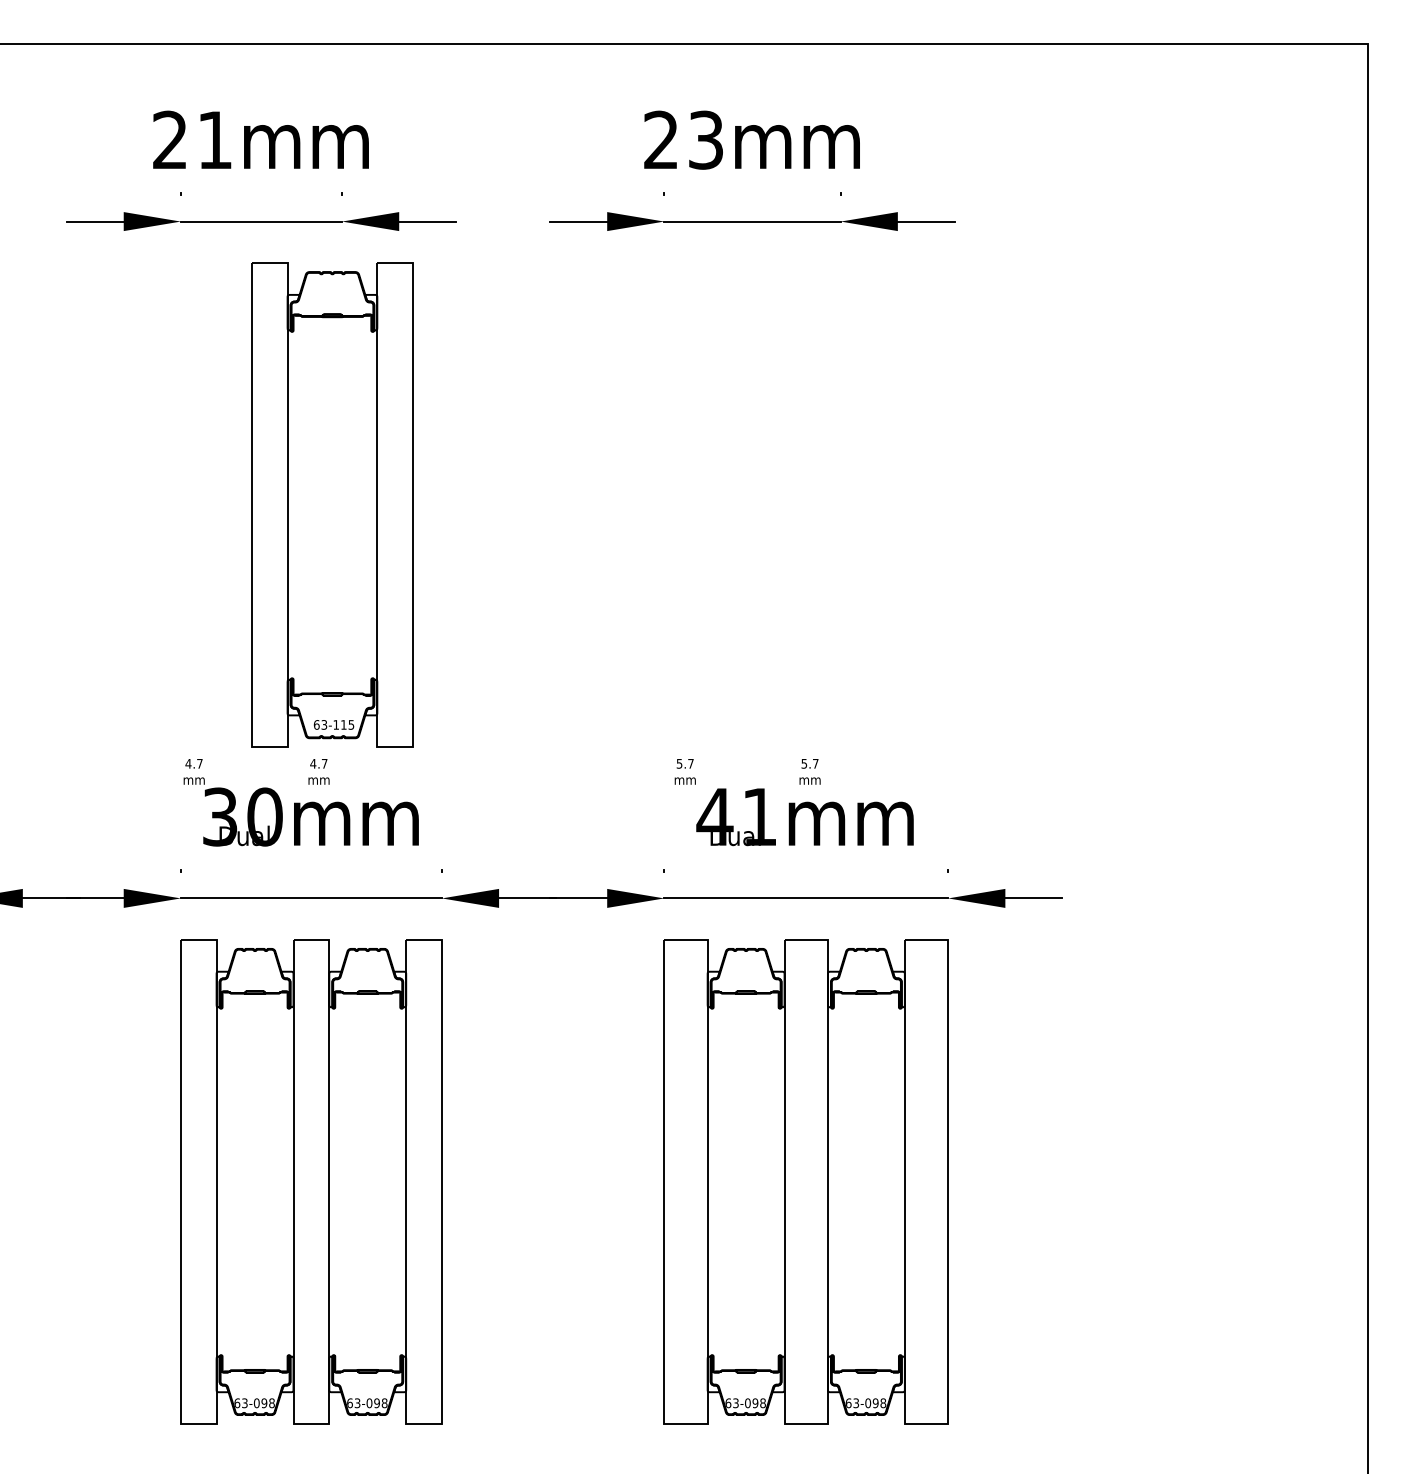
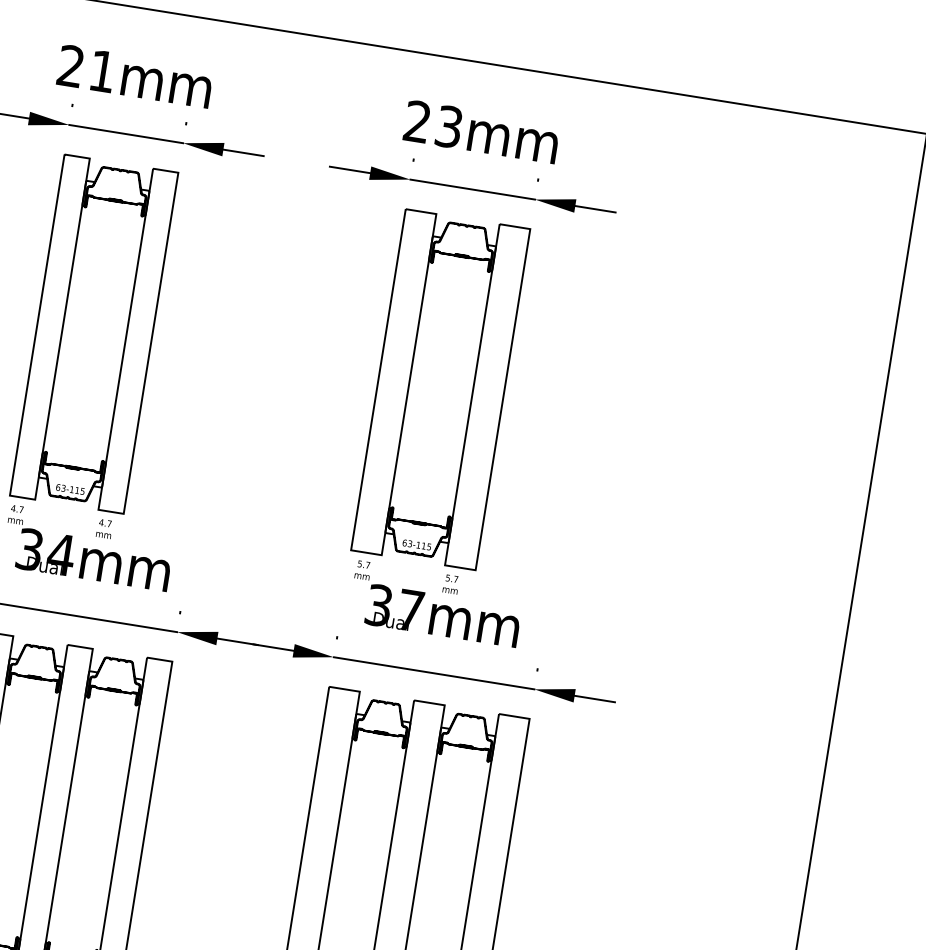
part: (332, 504) -> (94, 333), moved
part: (752, 504) -> (440, 389), added
text: (264, 816) -> (61, 554), 30mm -> 34mm
text: (736, 816) -> (394, 607), 41mm -> 37mm

